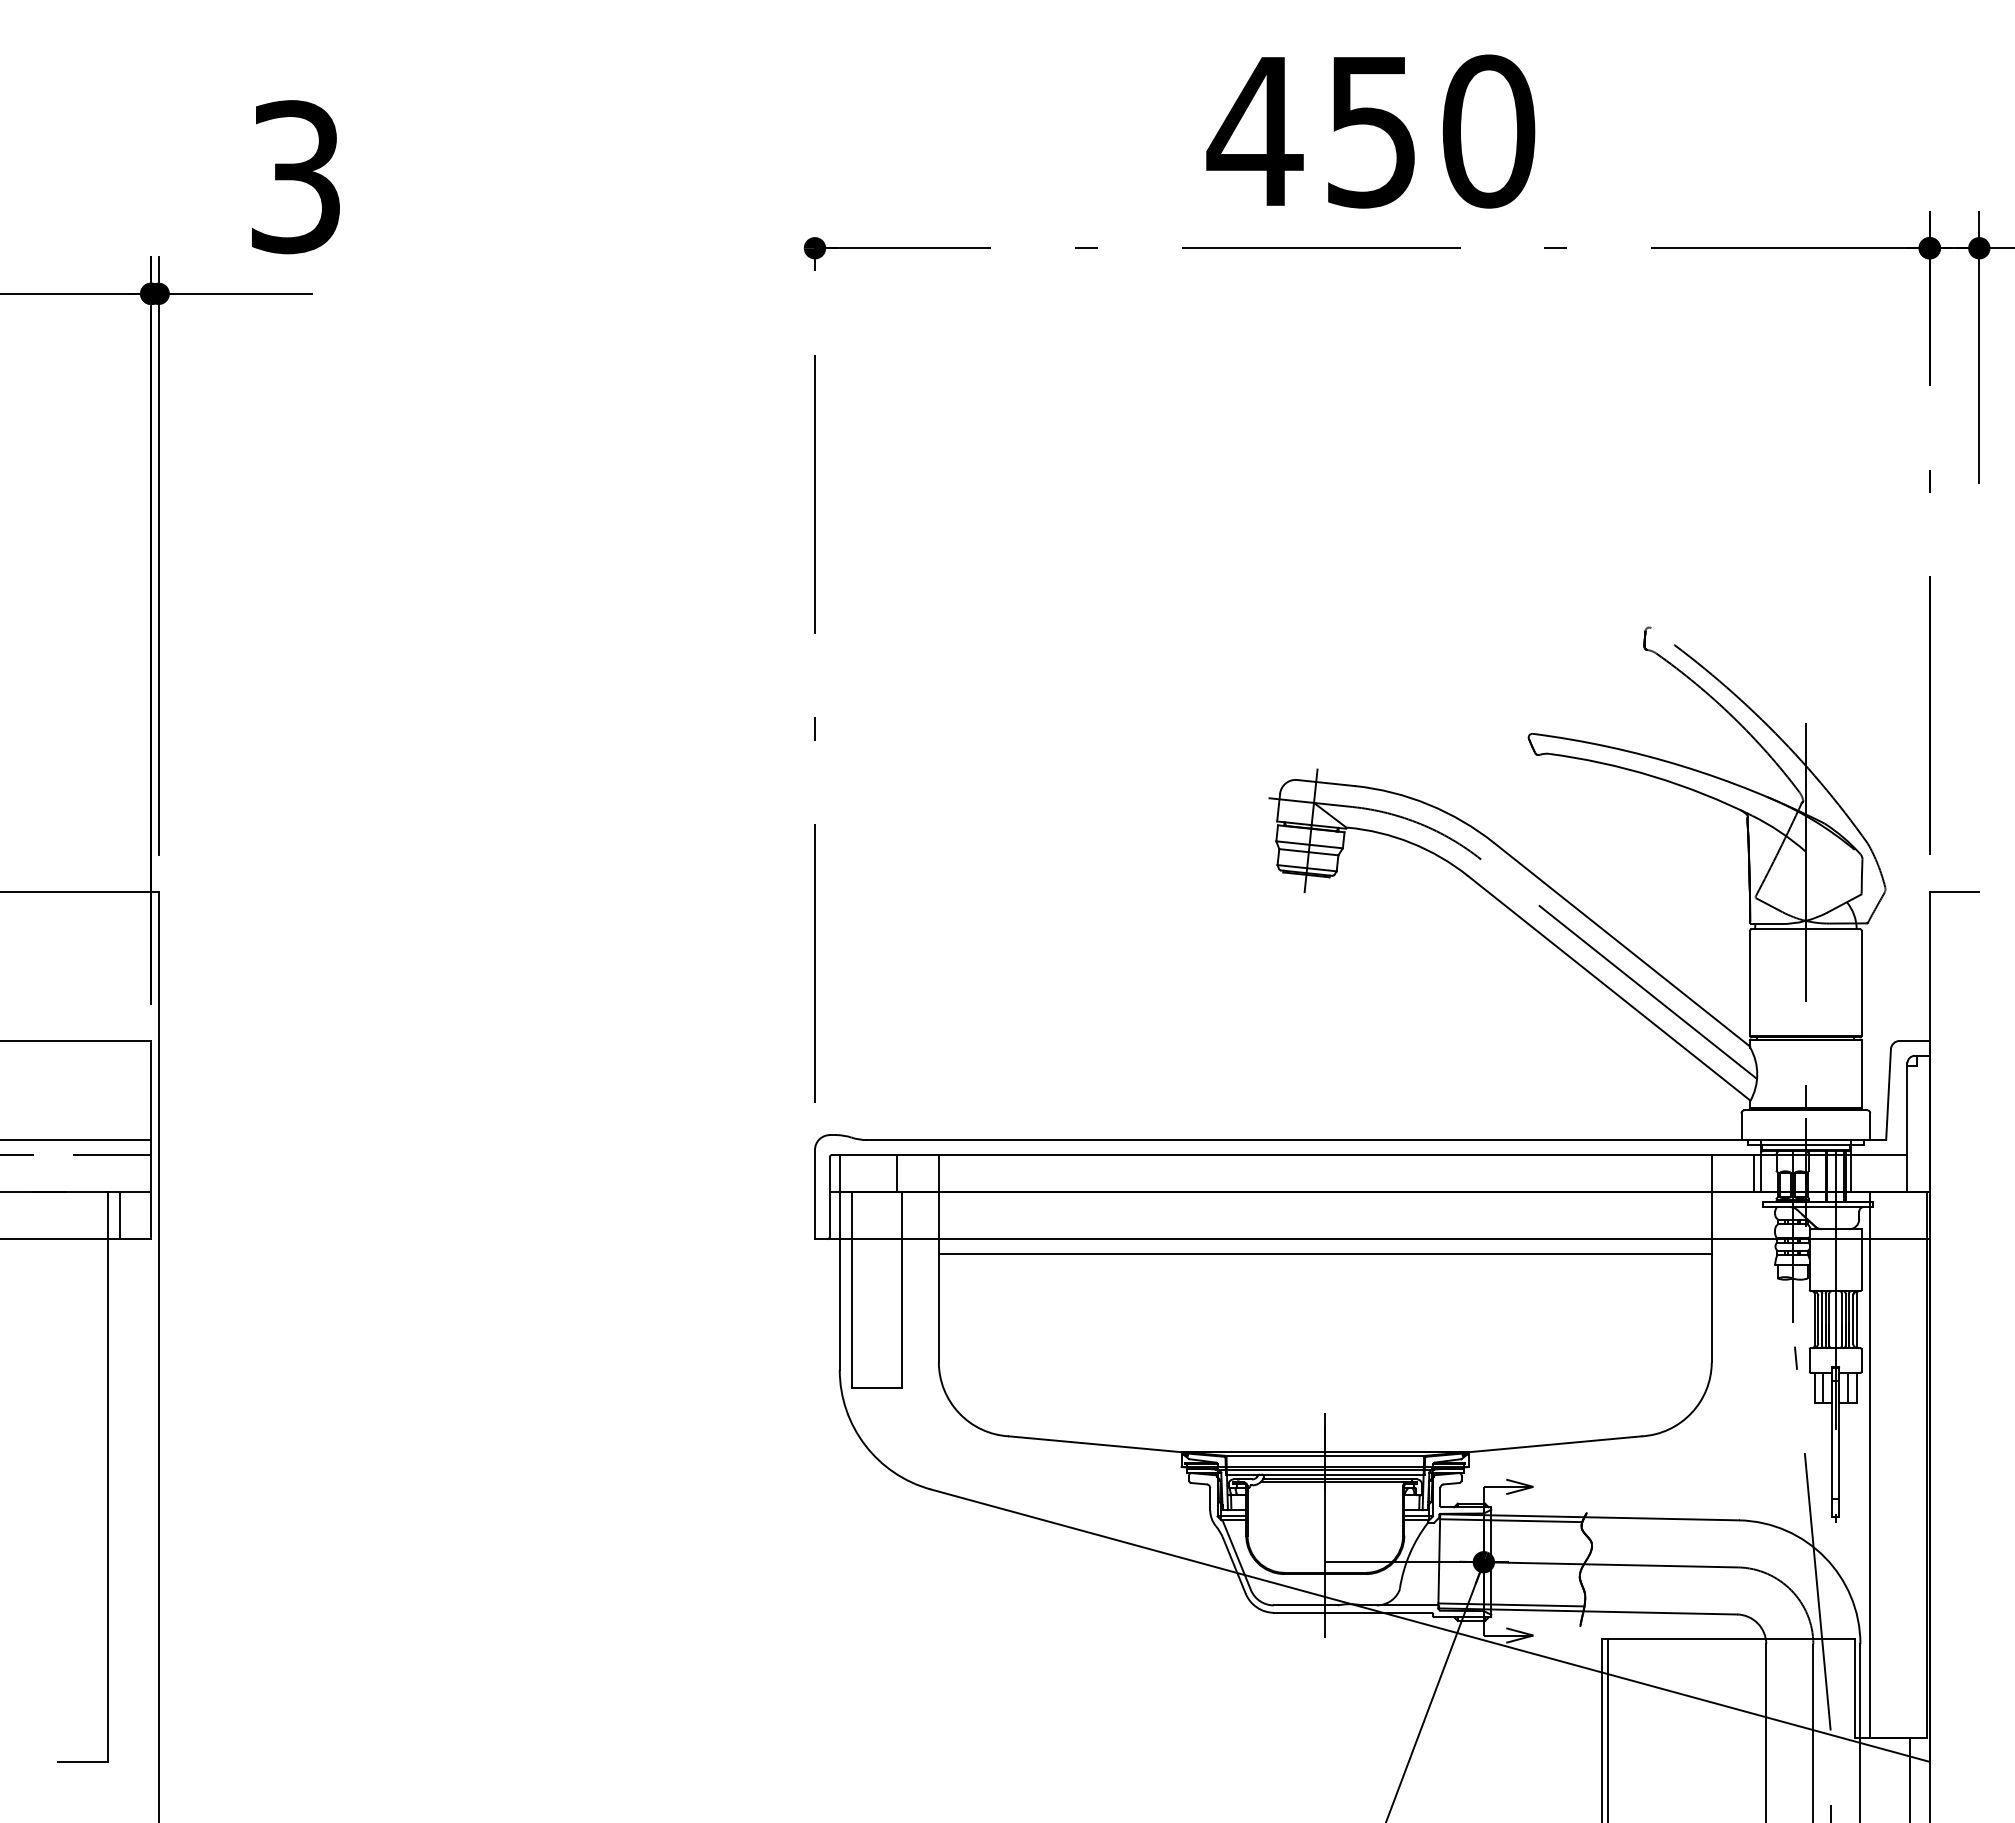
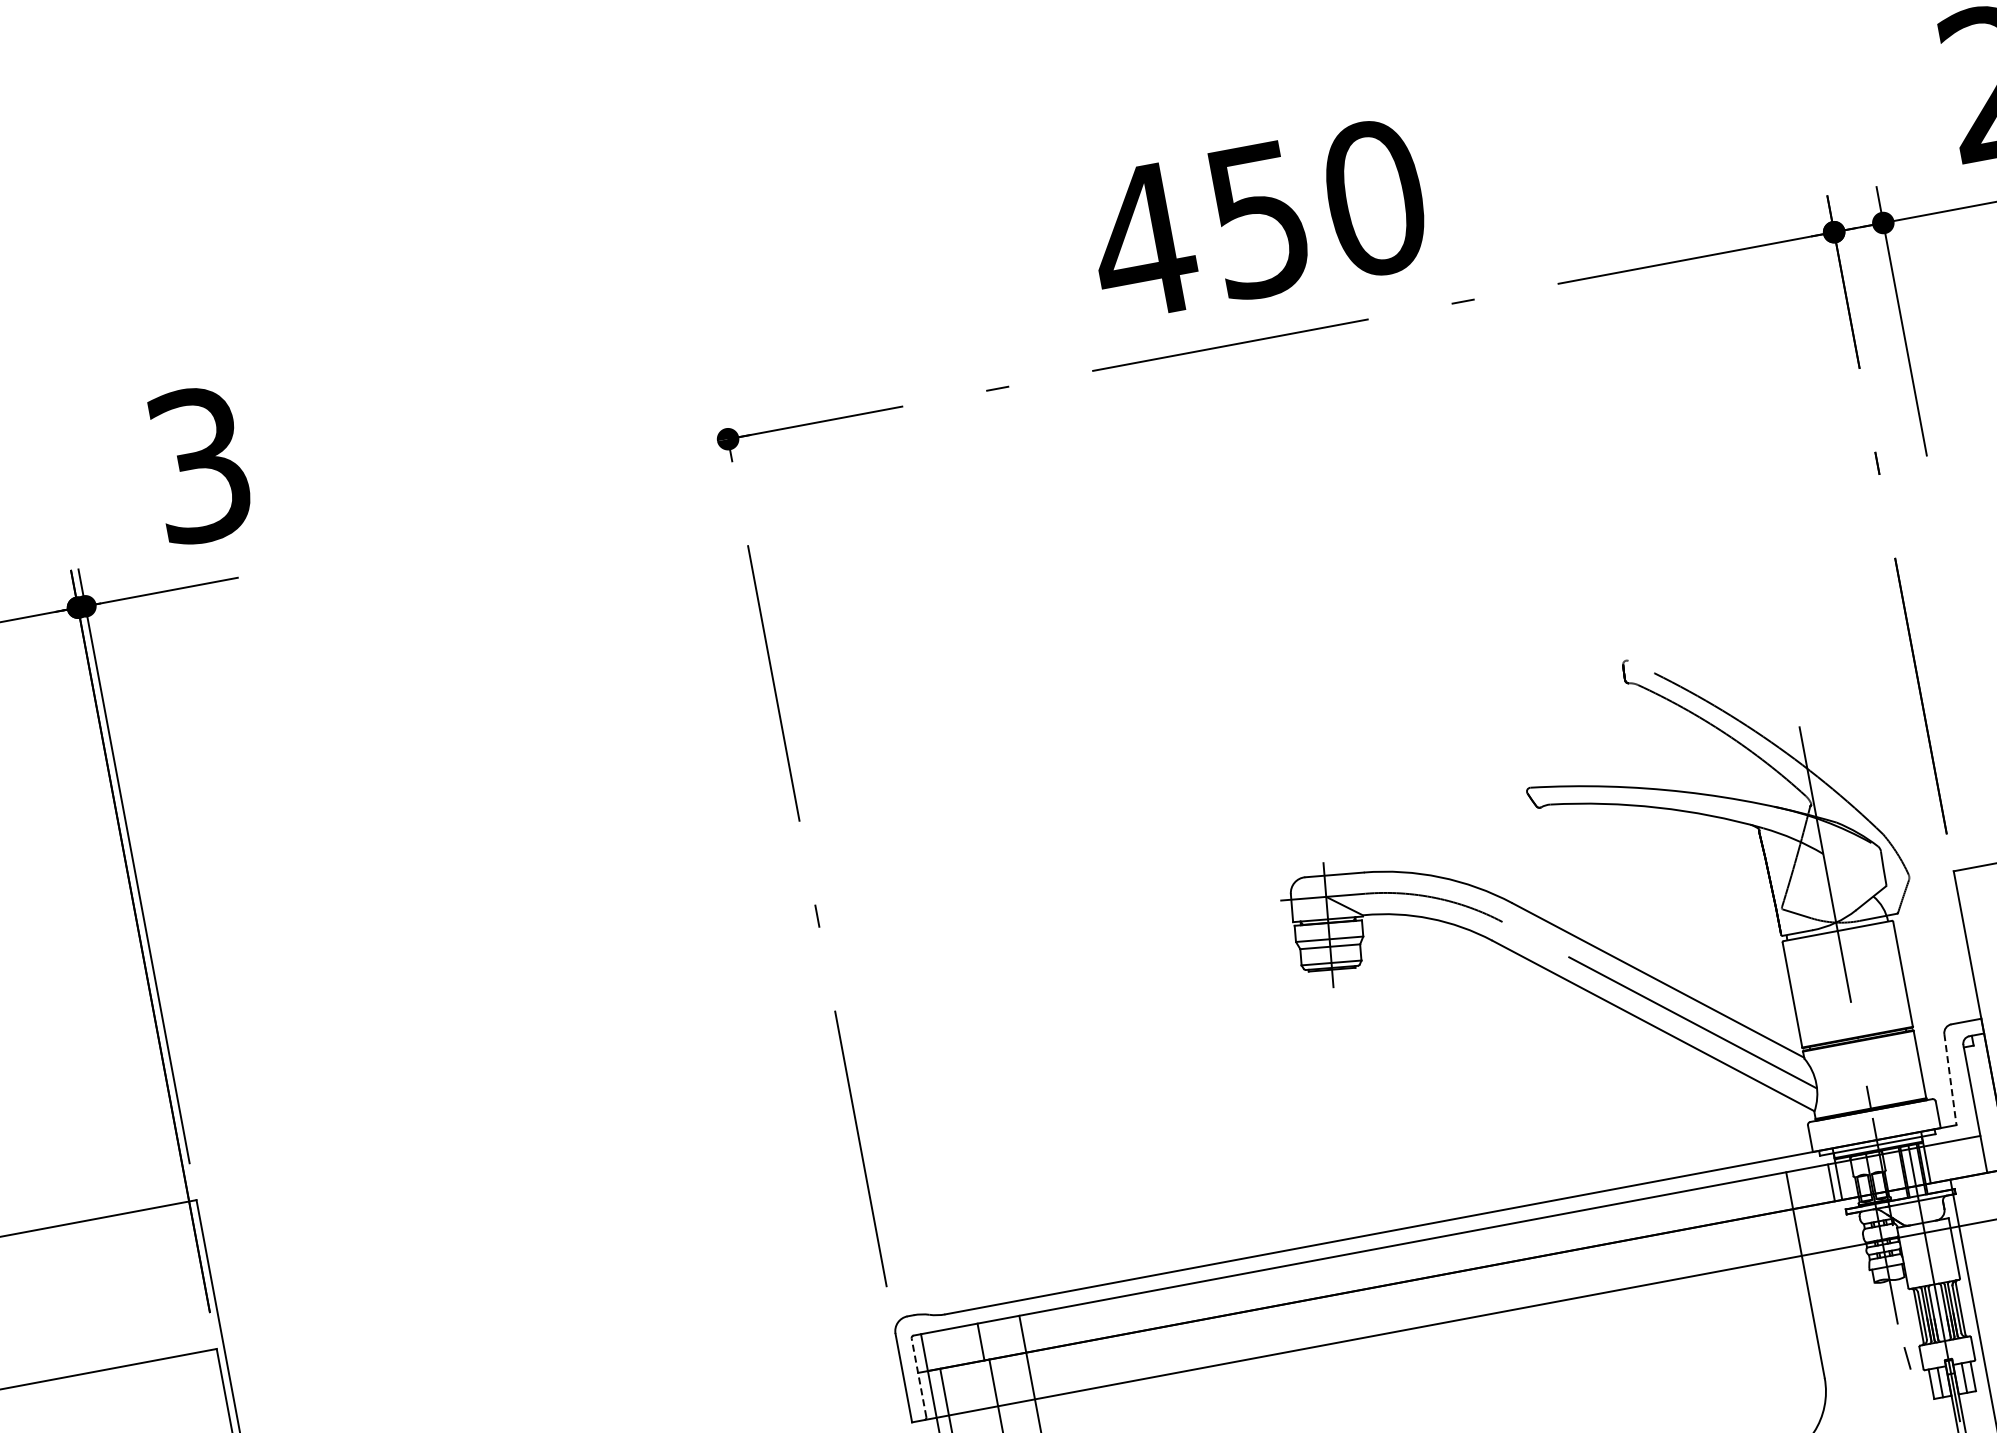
line: (1888, 1095) -> (1950, 1080), solid -> dashed
line: (829, 1197) -> (918, 1378), solid -> dashed
line: (1324, 1254) -> (1420, 1342), removed

